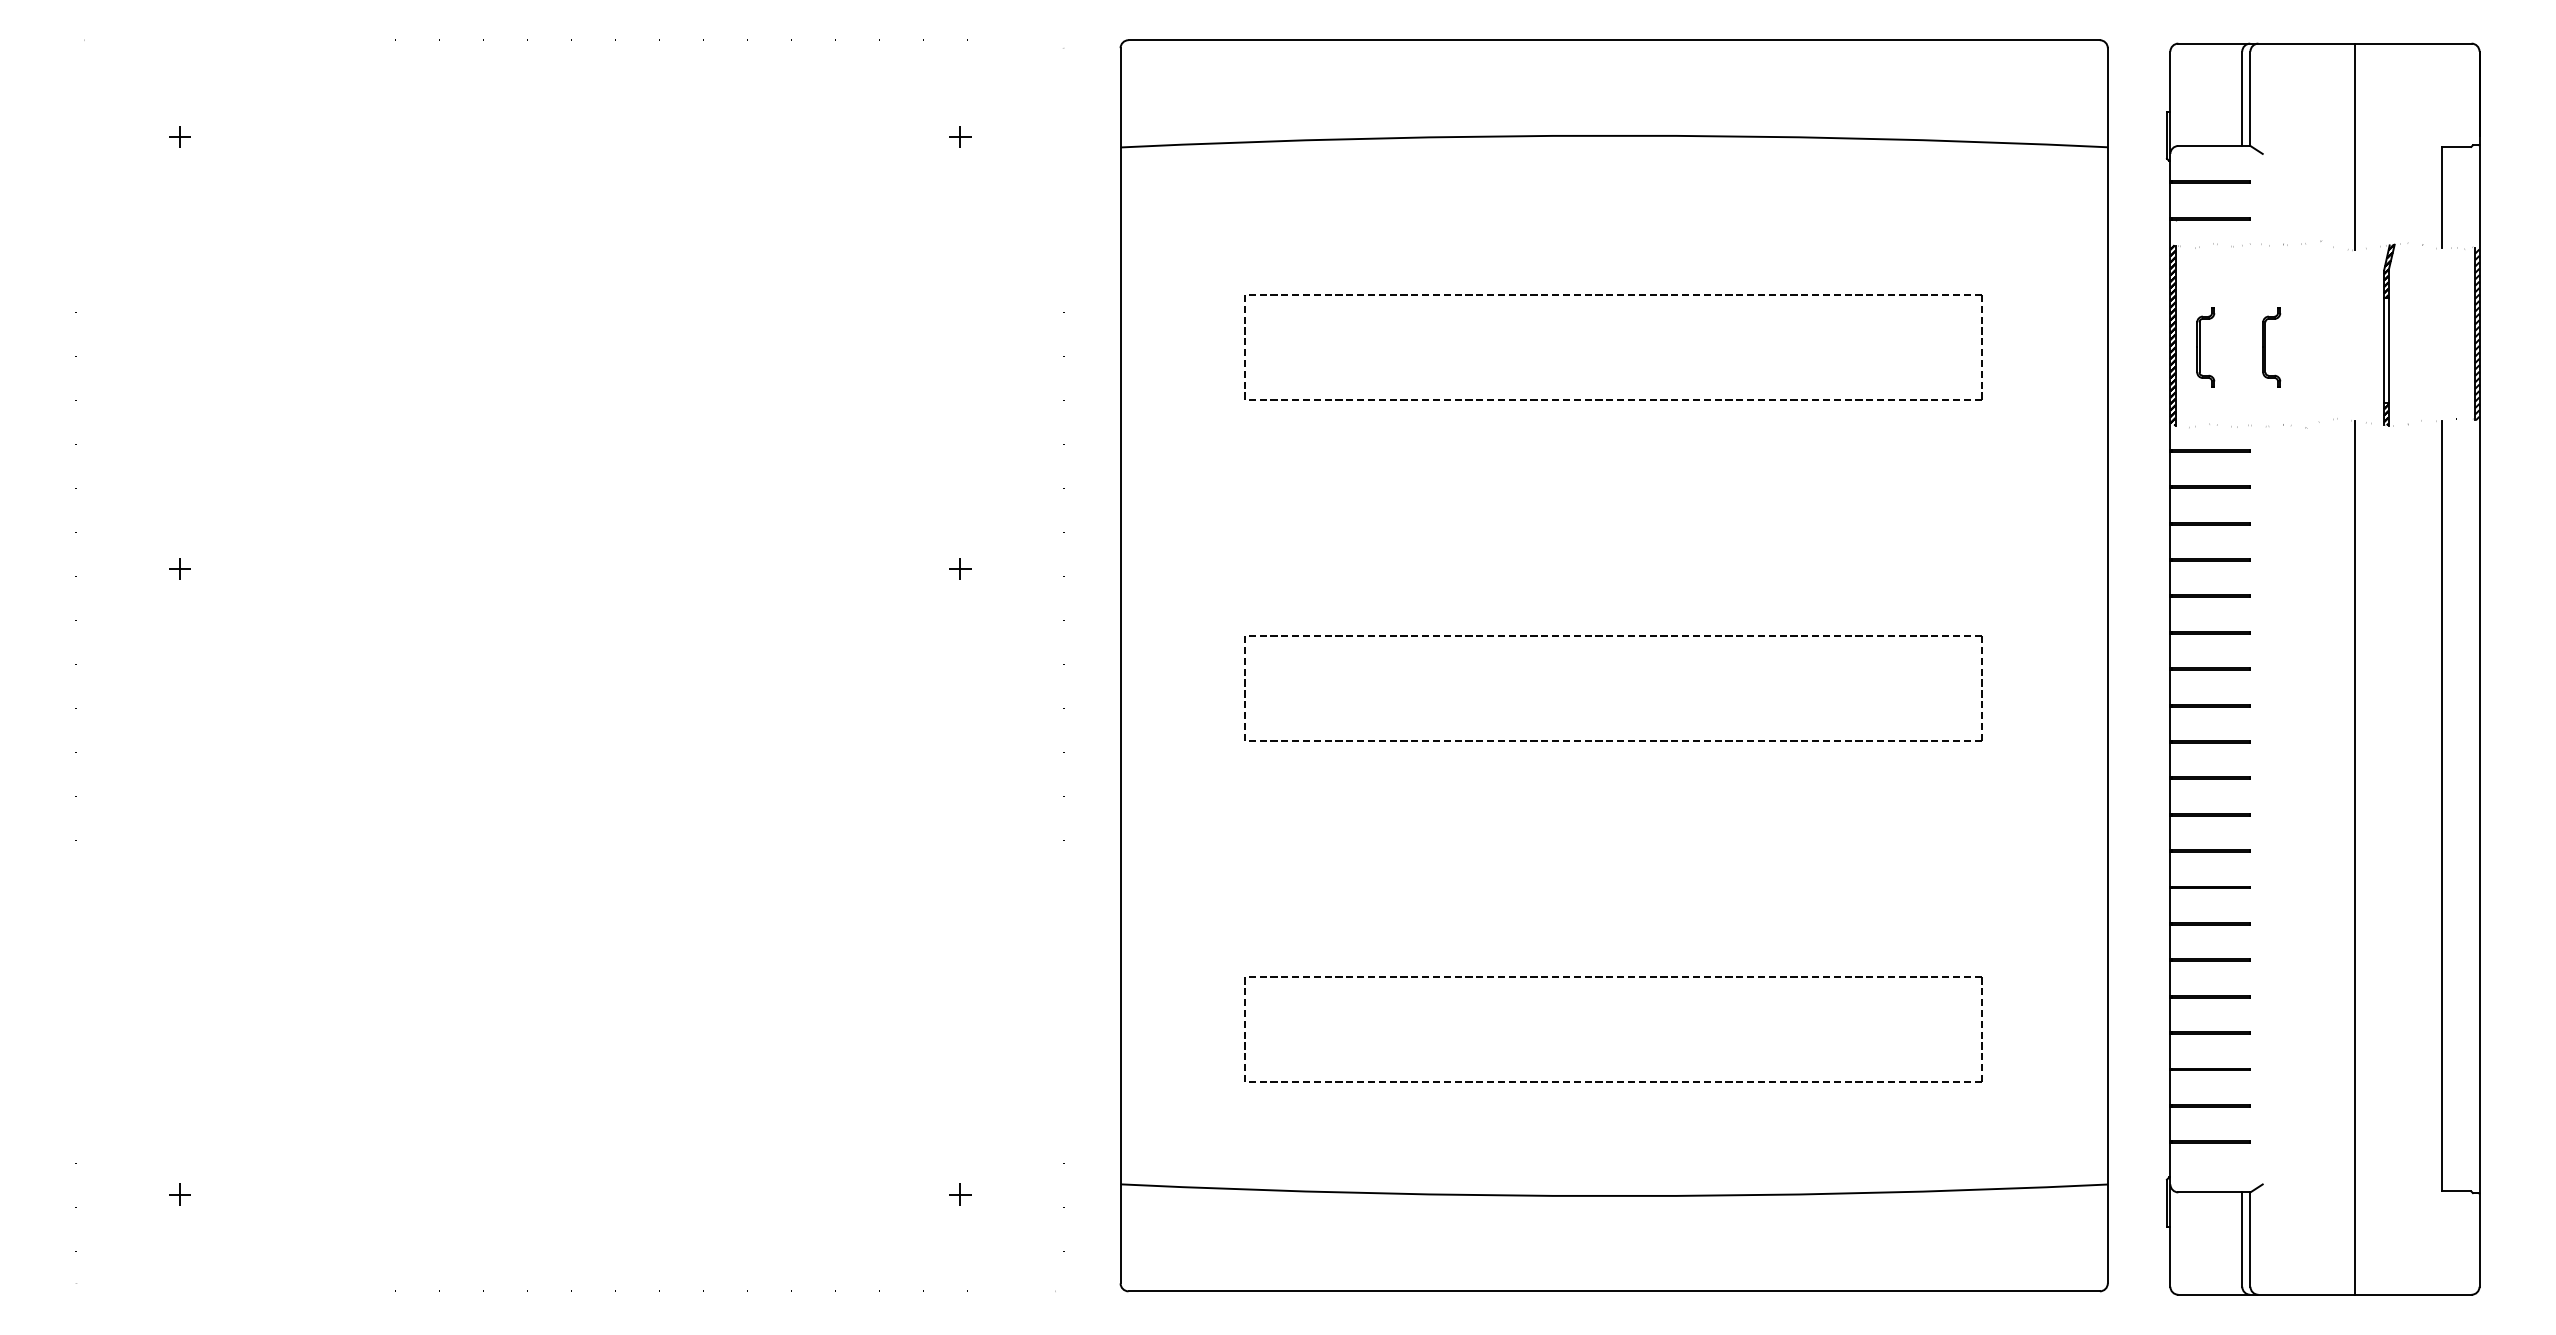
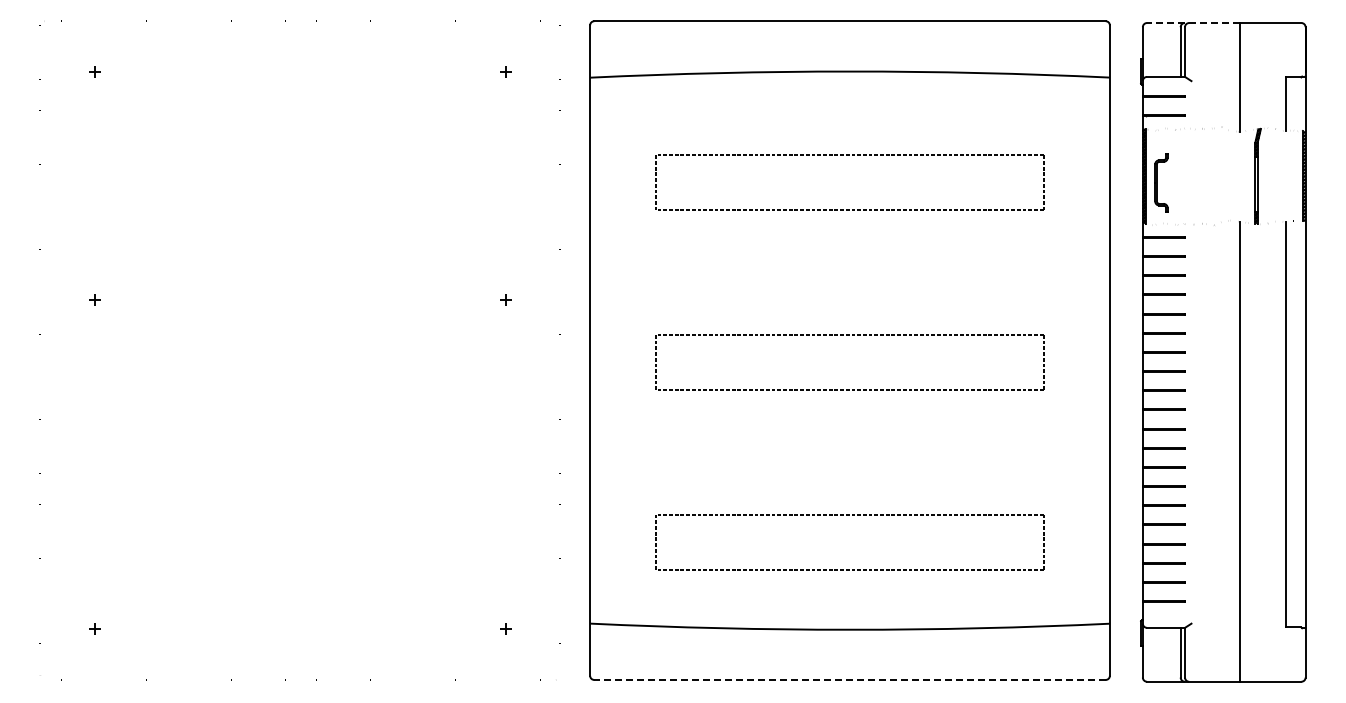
line: (2266, 44) -> (1193, 23), solid -> dashed
part: (2205, 346) -> (1161, 182), size x1.4
part: (2270, 346) -> (1195, 182), removed
line: (1615, 1290) -> (850, 679), solid -> dashed

